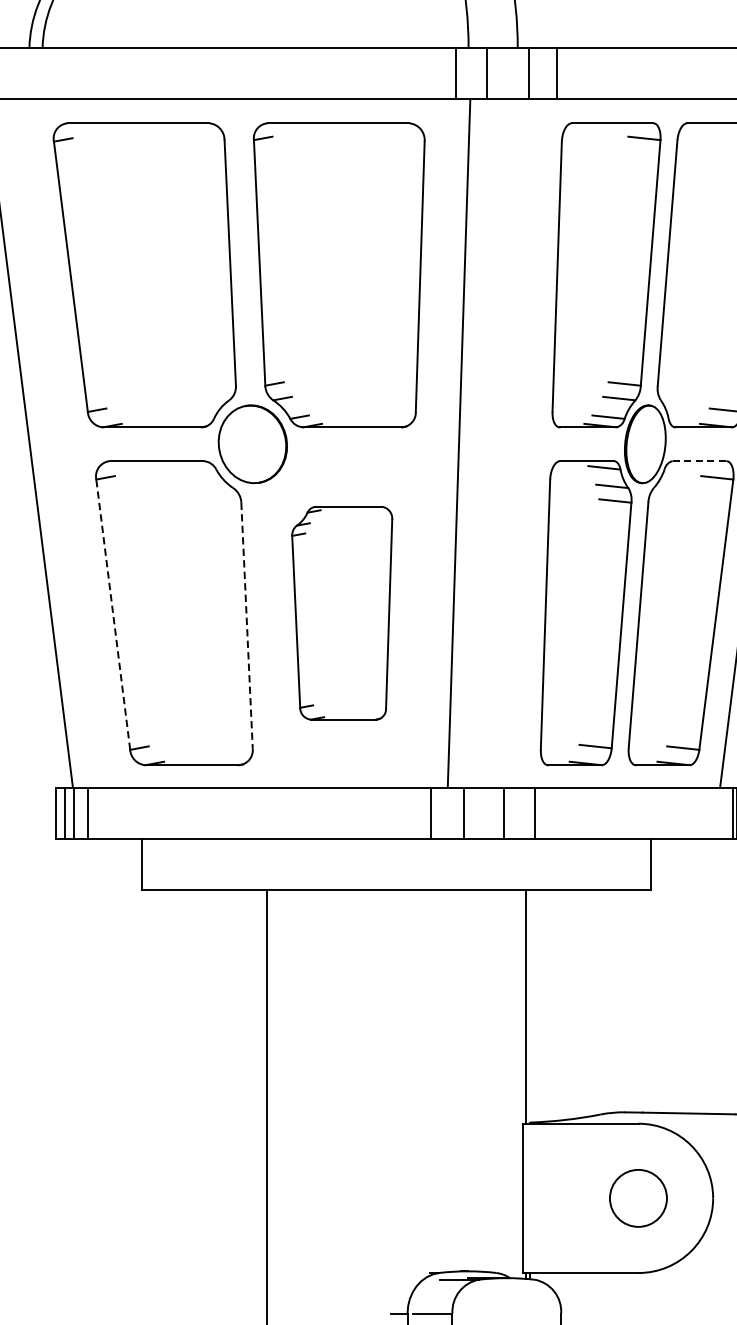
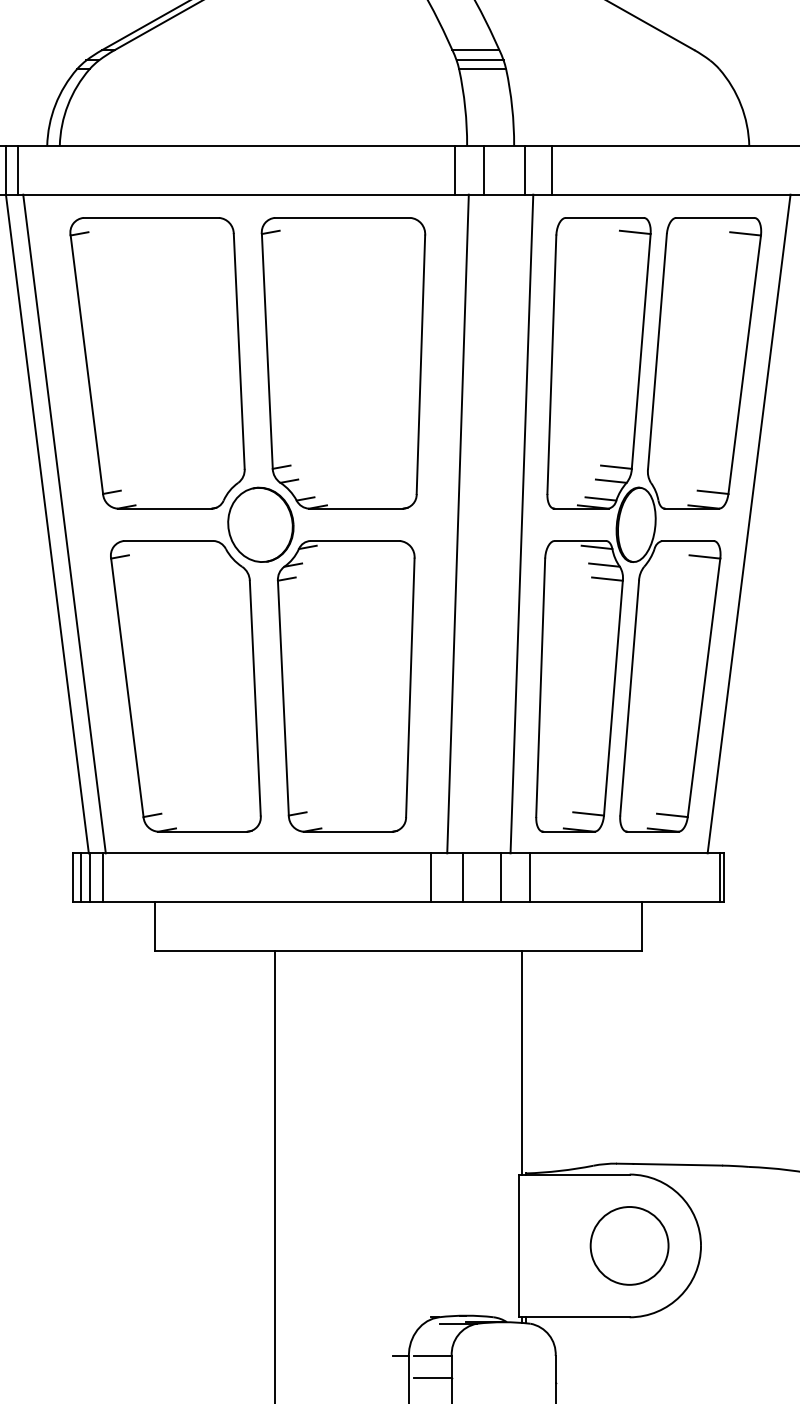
line: (47, 442) -> (64, 523), added
line: (525, 442) -> (521, 523), added
line: (699, 460) -> (687, 540), dashed -> solid
part: (342, 613) -> (346, 686), size x1.43
line: (113, 614) -> (127, 687), dashed -> solid
line: (247, 625) -> (255, 698), dashed -> solid
circle: (638, 1197) -> (629, 1245), size x1.43

